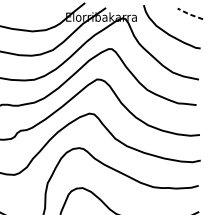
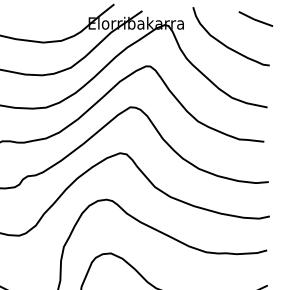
line: (189, 14) -> (254, 19), dashed -> solid

